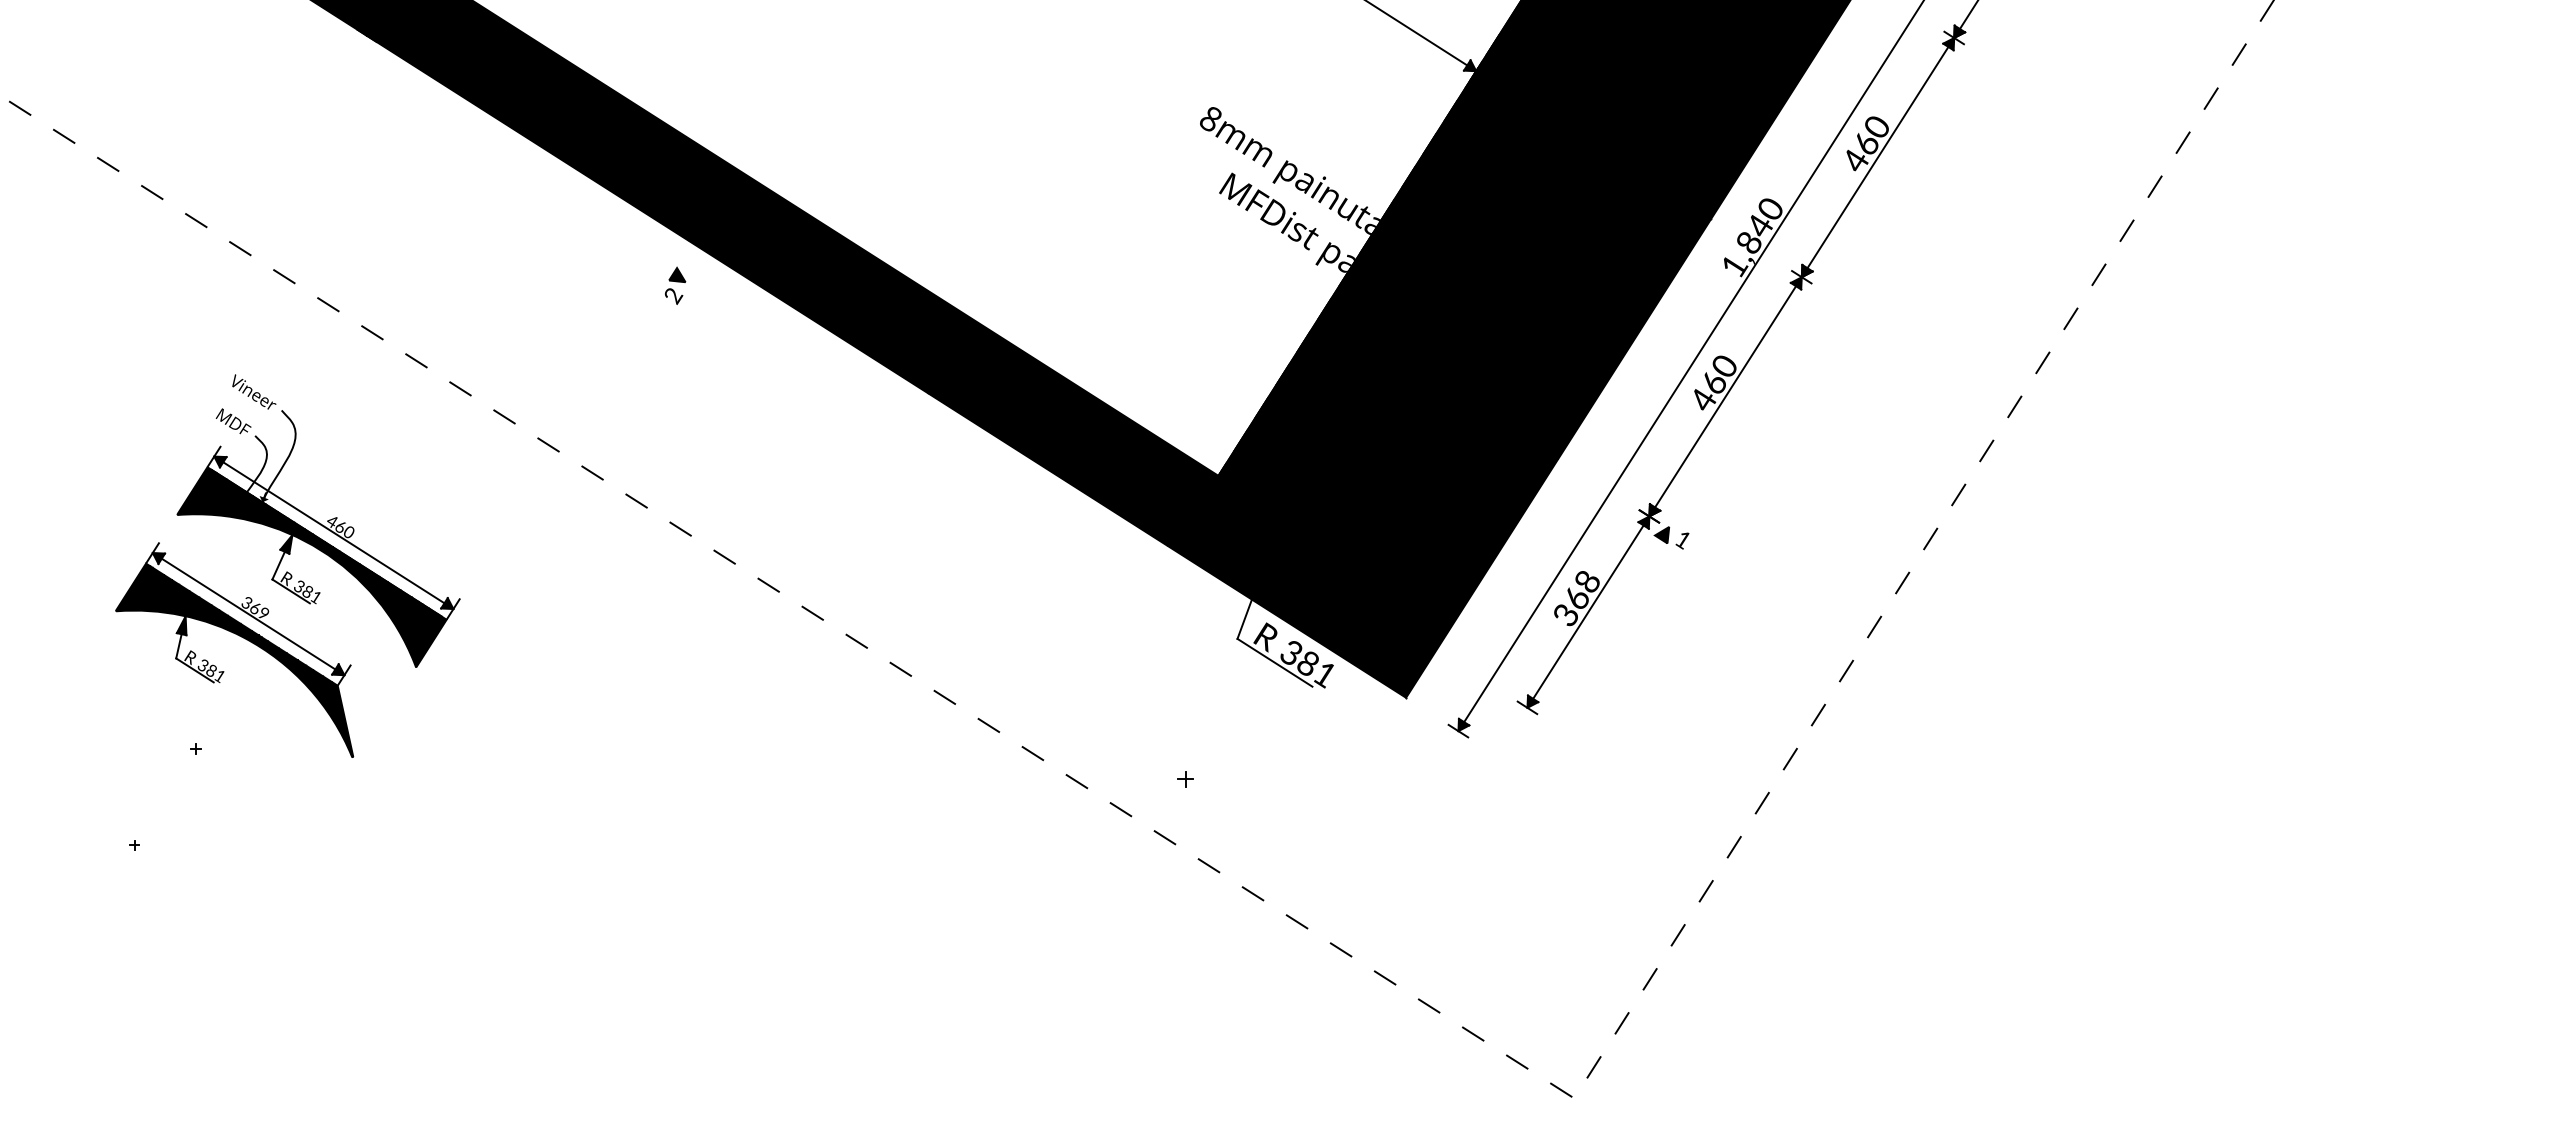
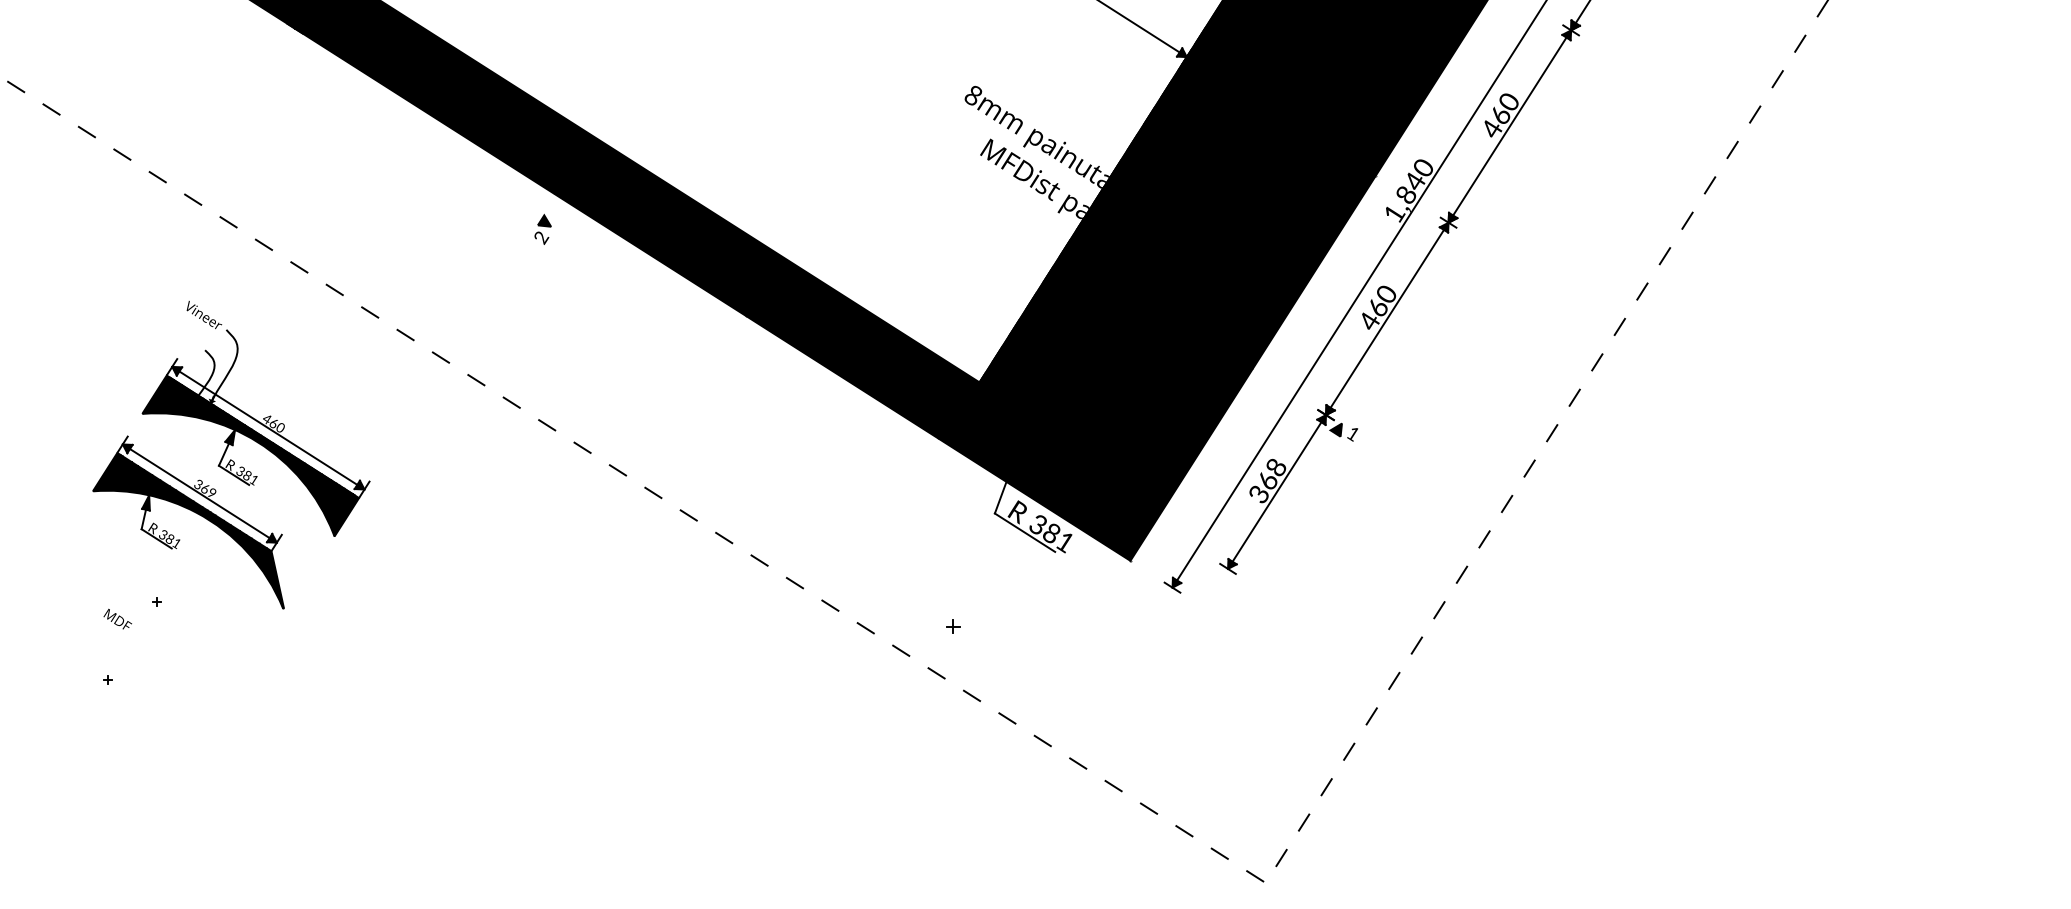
text: (233, 421) -> (117, 619), moved

